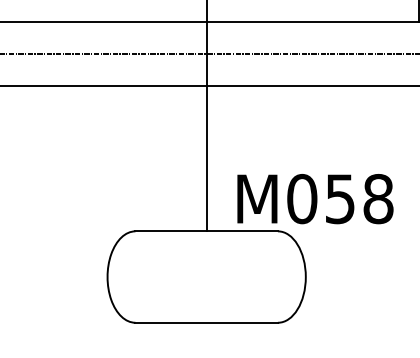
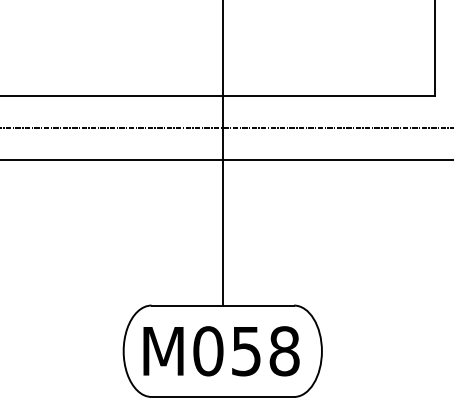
text: (315, 199) -> (221, 351), moved

